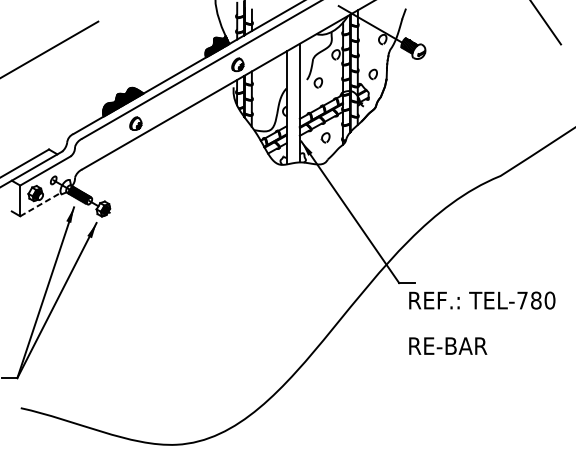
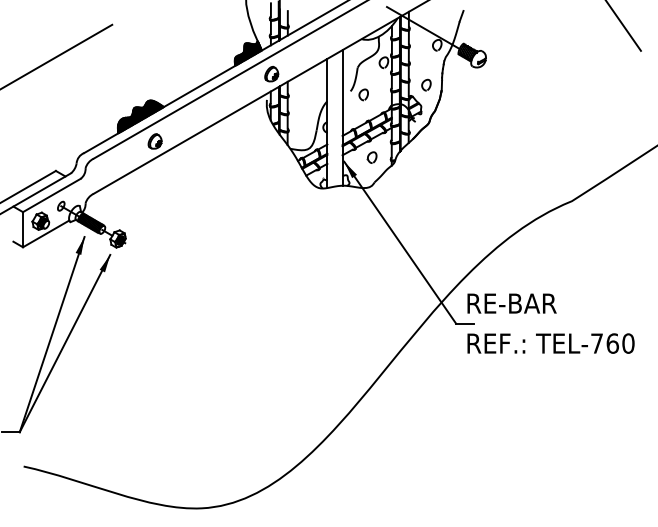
line: (40, 204) -> (46, 233), dashed -> solid
text: (536, 300) -> (612, 343), TEL-780 -> TEL-760
text: (447, 346) -> (511, 303), moved

